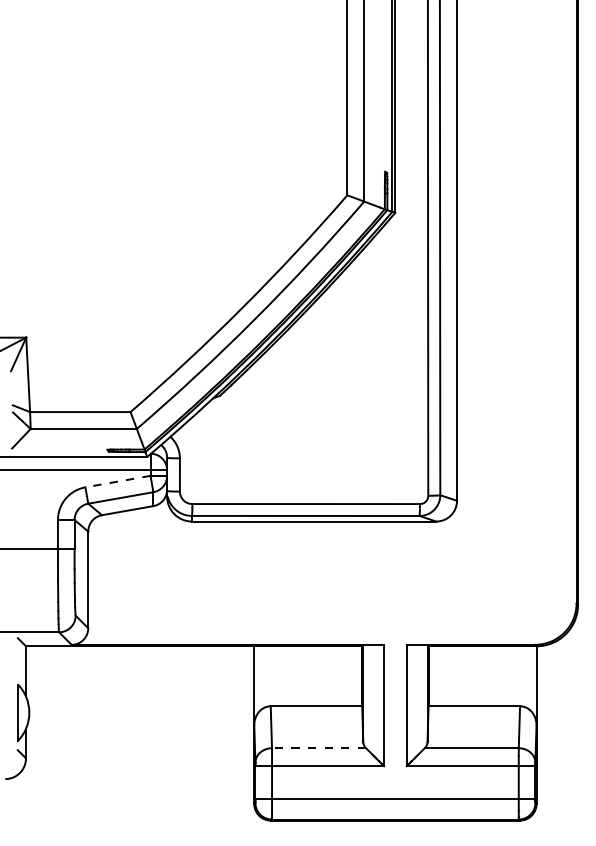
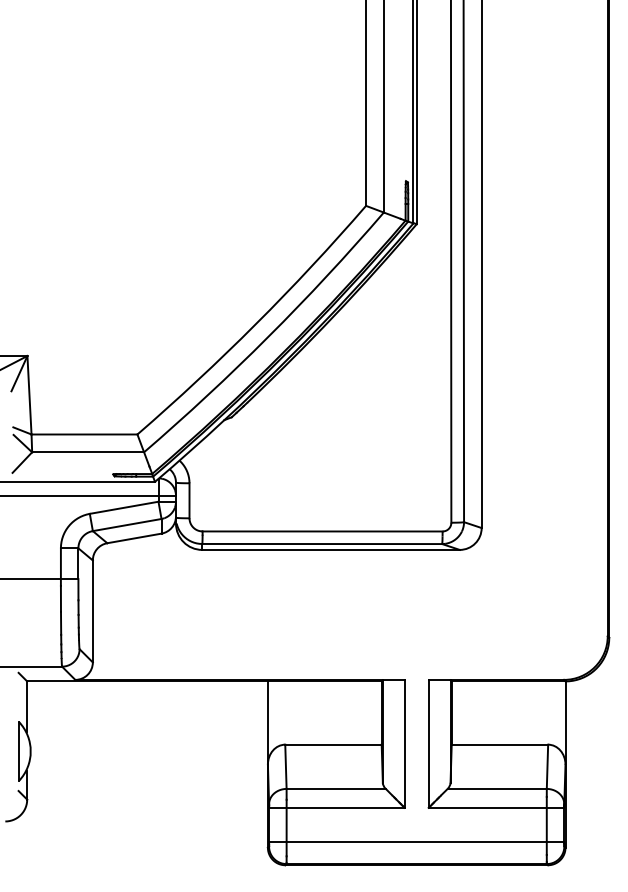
line: (117, 481) -> (123, 507), dashed -> solid
line: (318, 748) -> (335, 789), dashed -> solid

